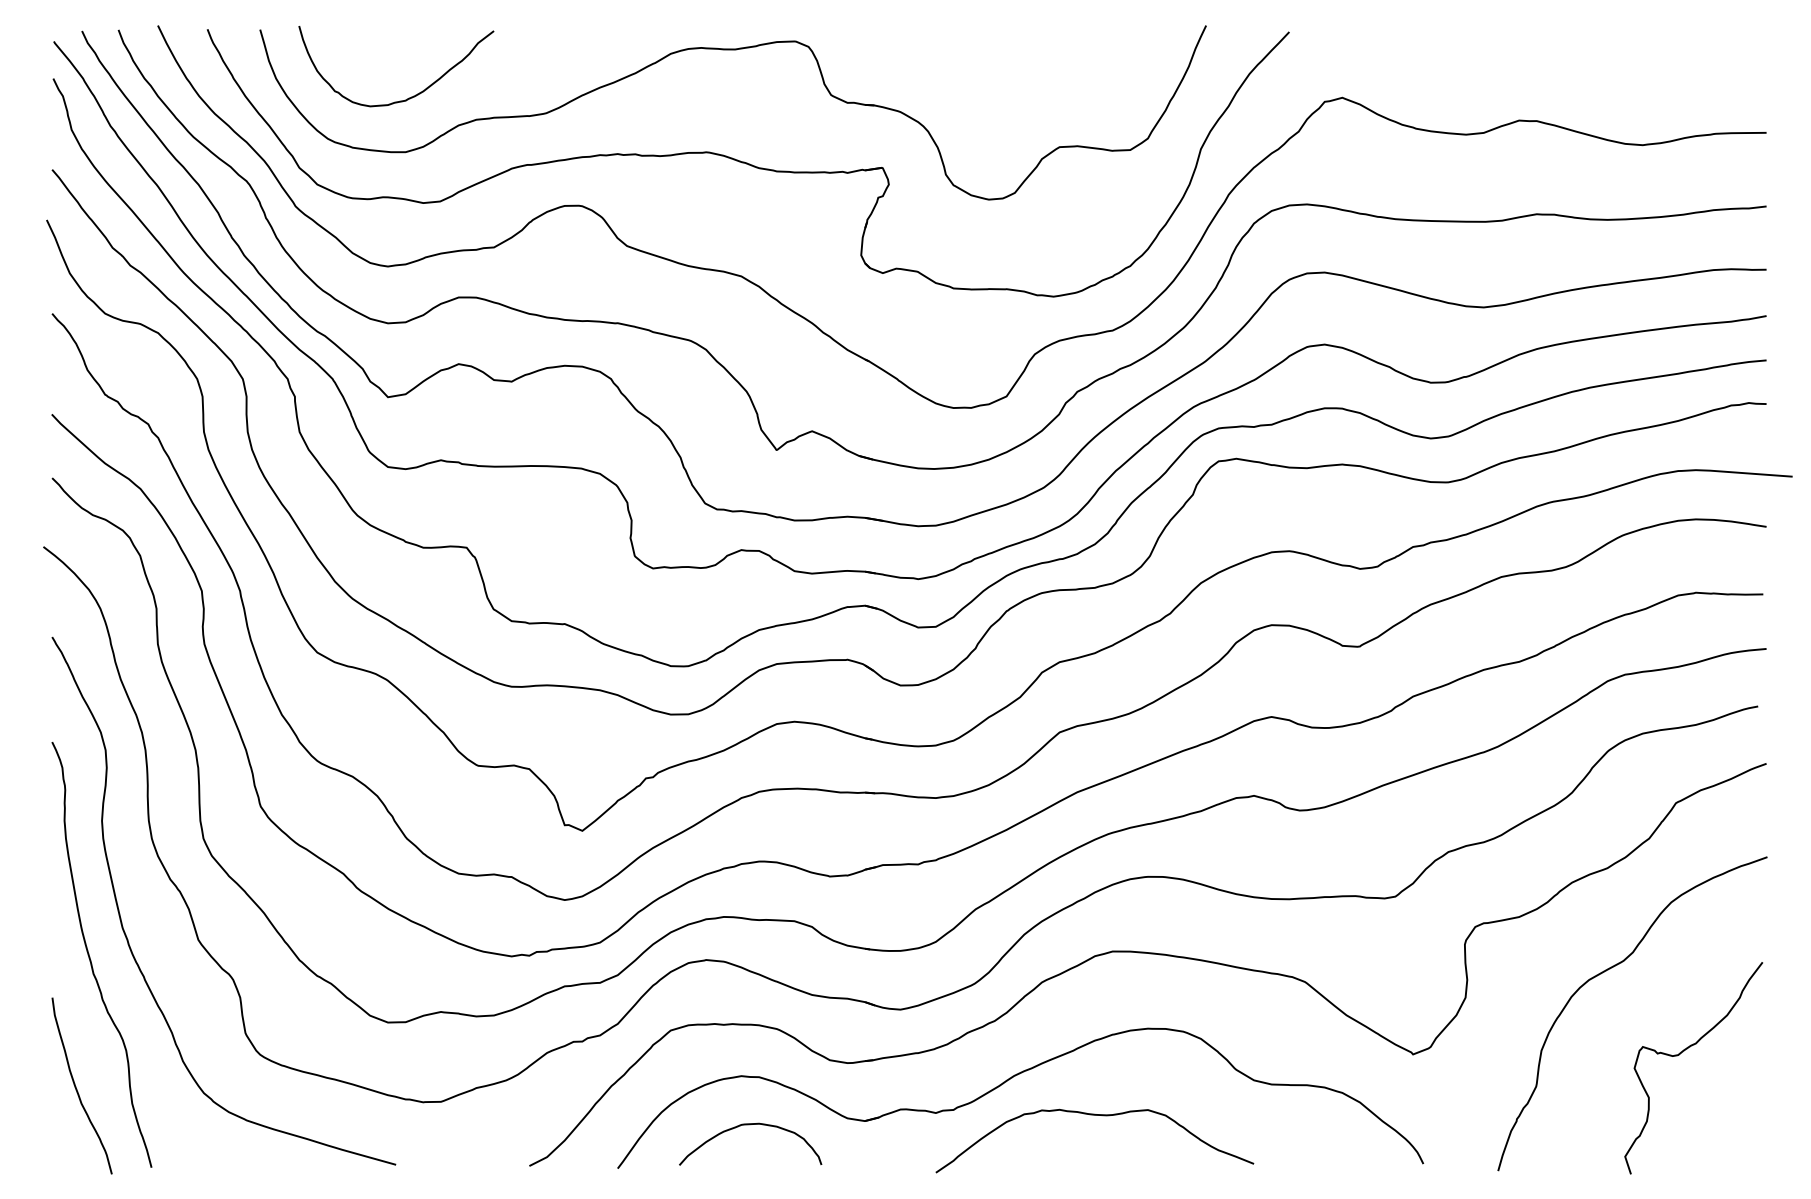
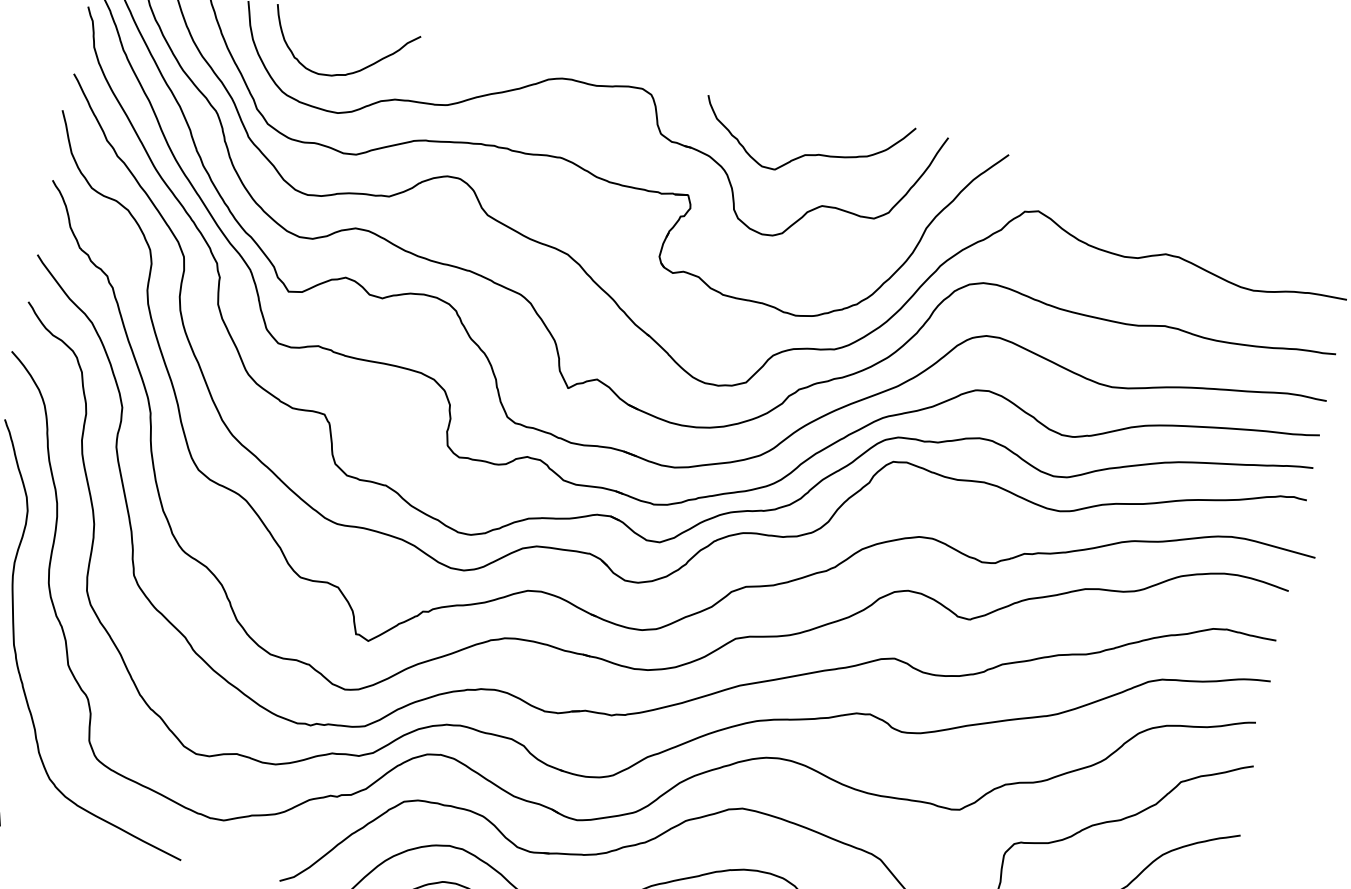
curve: (1027, 83) -> (807, 154), added

